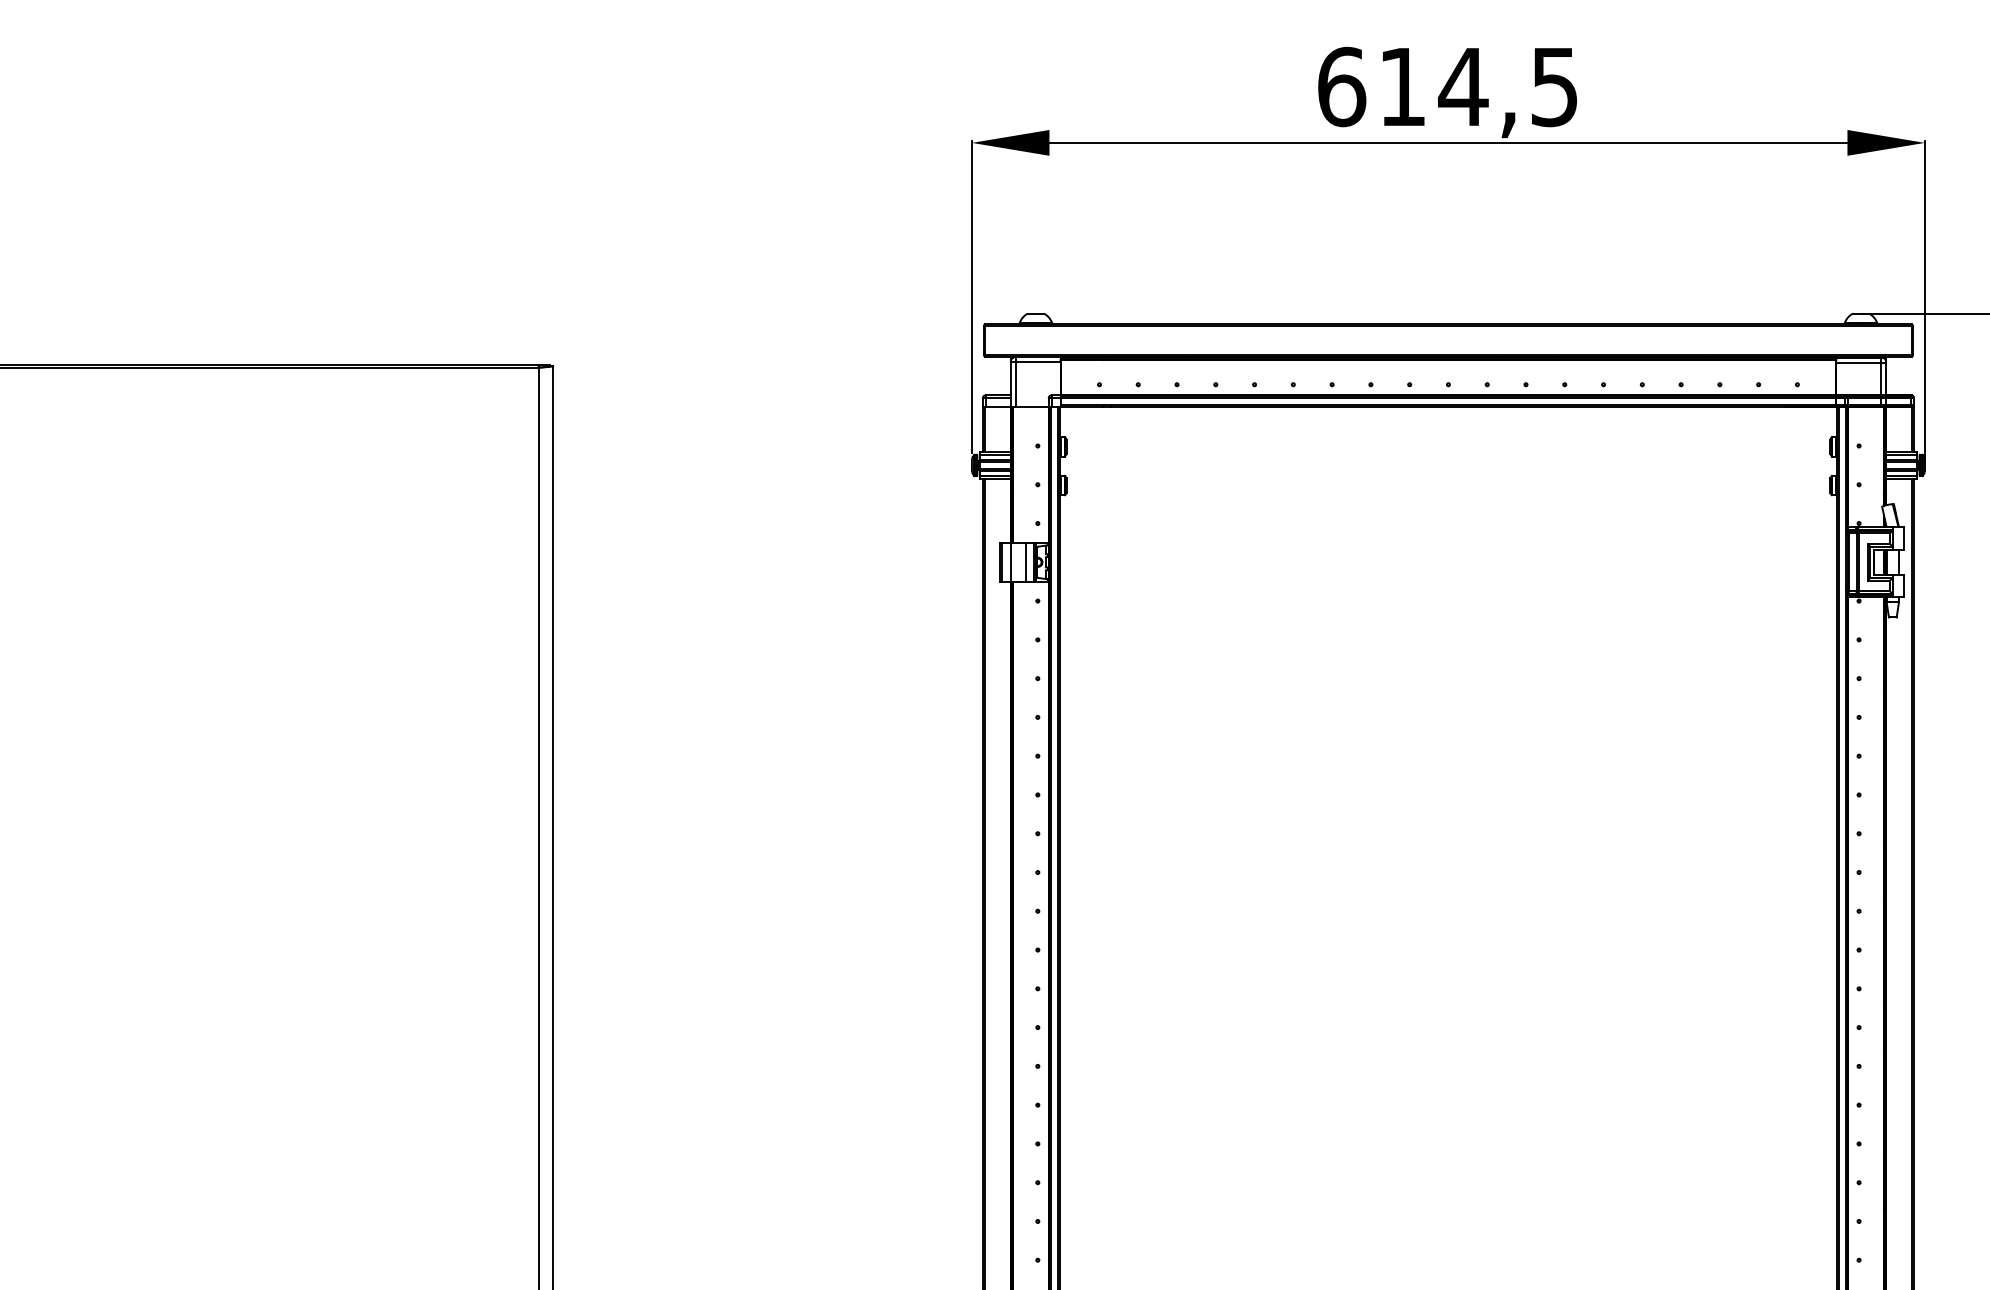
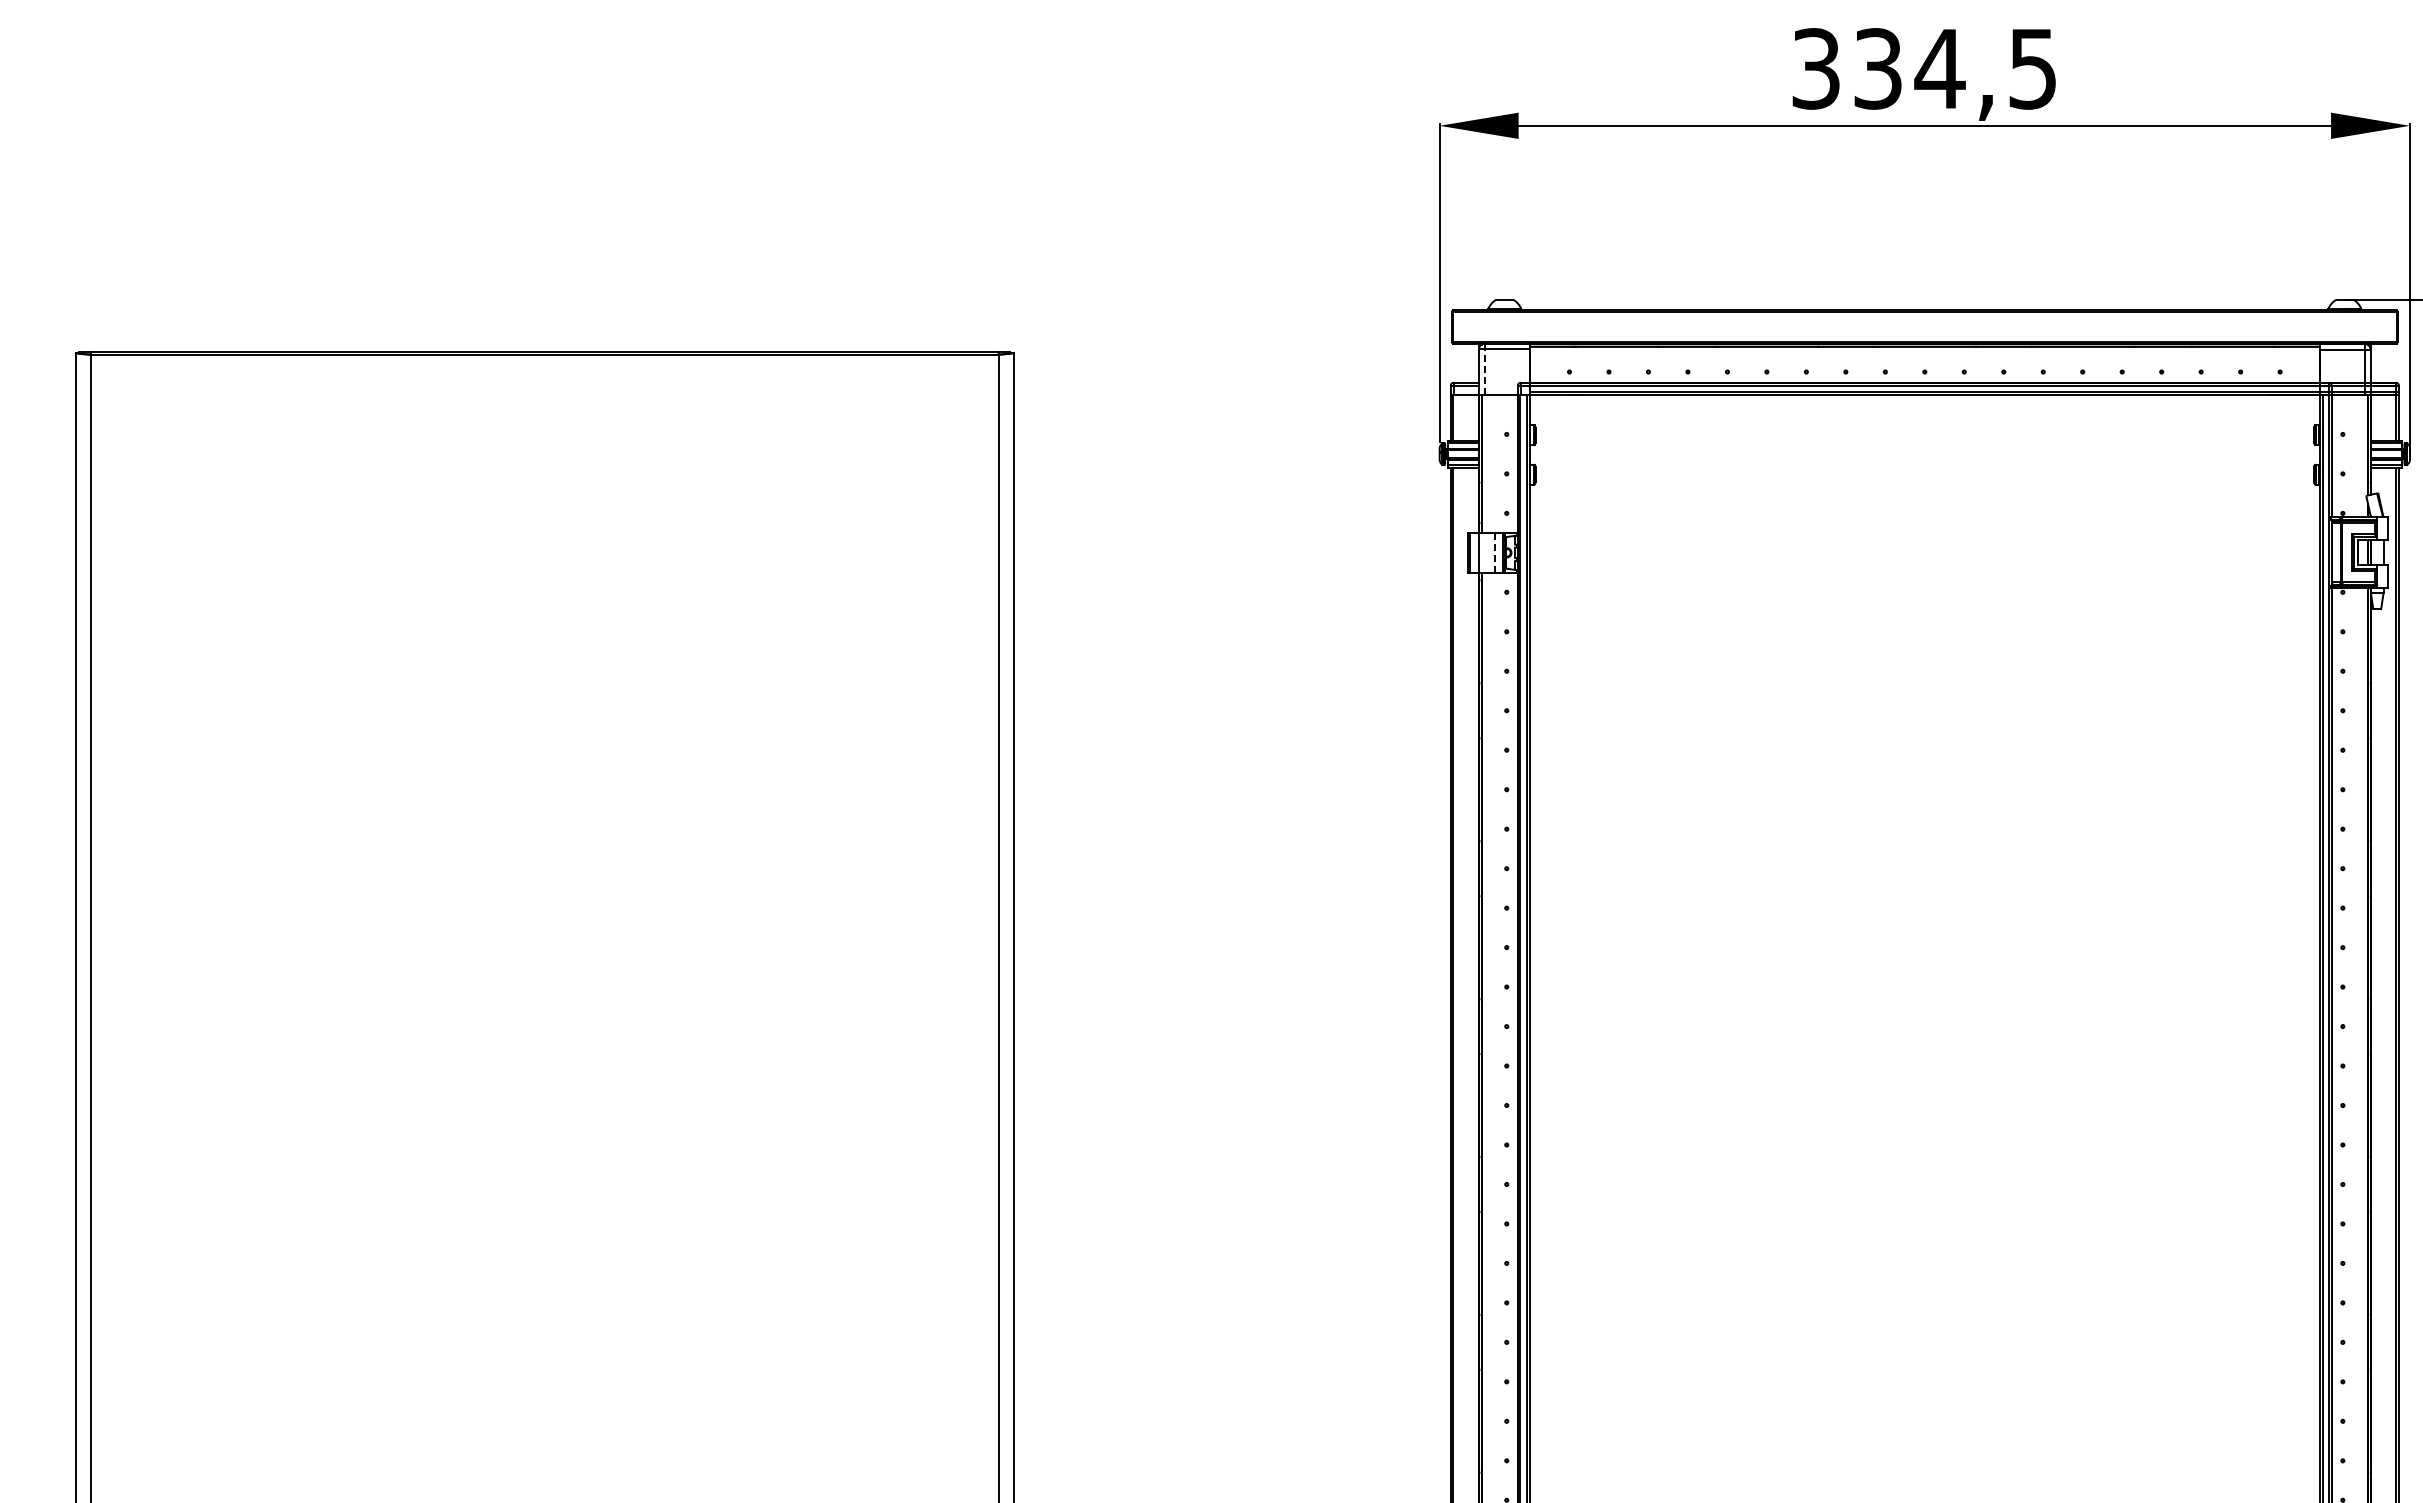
text: (1371, 86) -> (1846, 68), 614,5 -> 334,5
line: (1015, 385) -> (1484, 372), solid -> dashed
line: (1025, 561) -> (1494, 552), solid -> dashed

